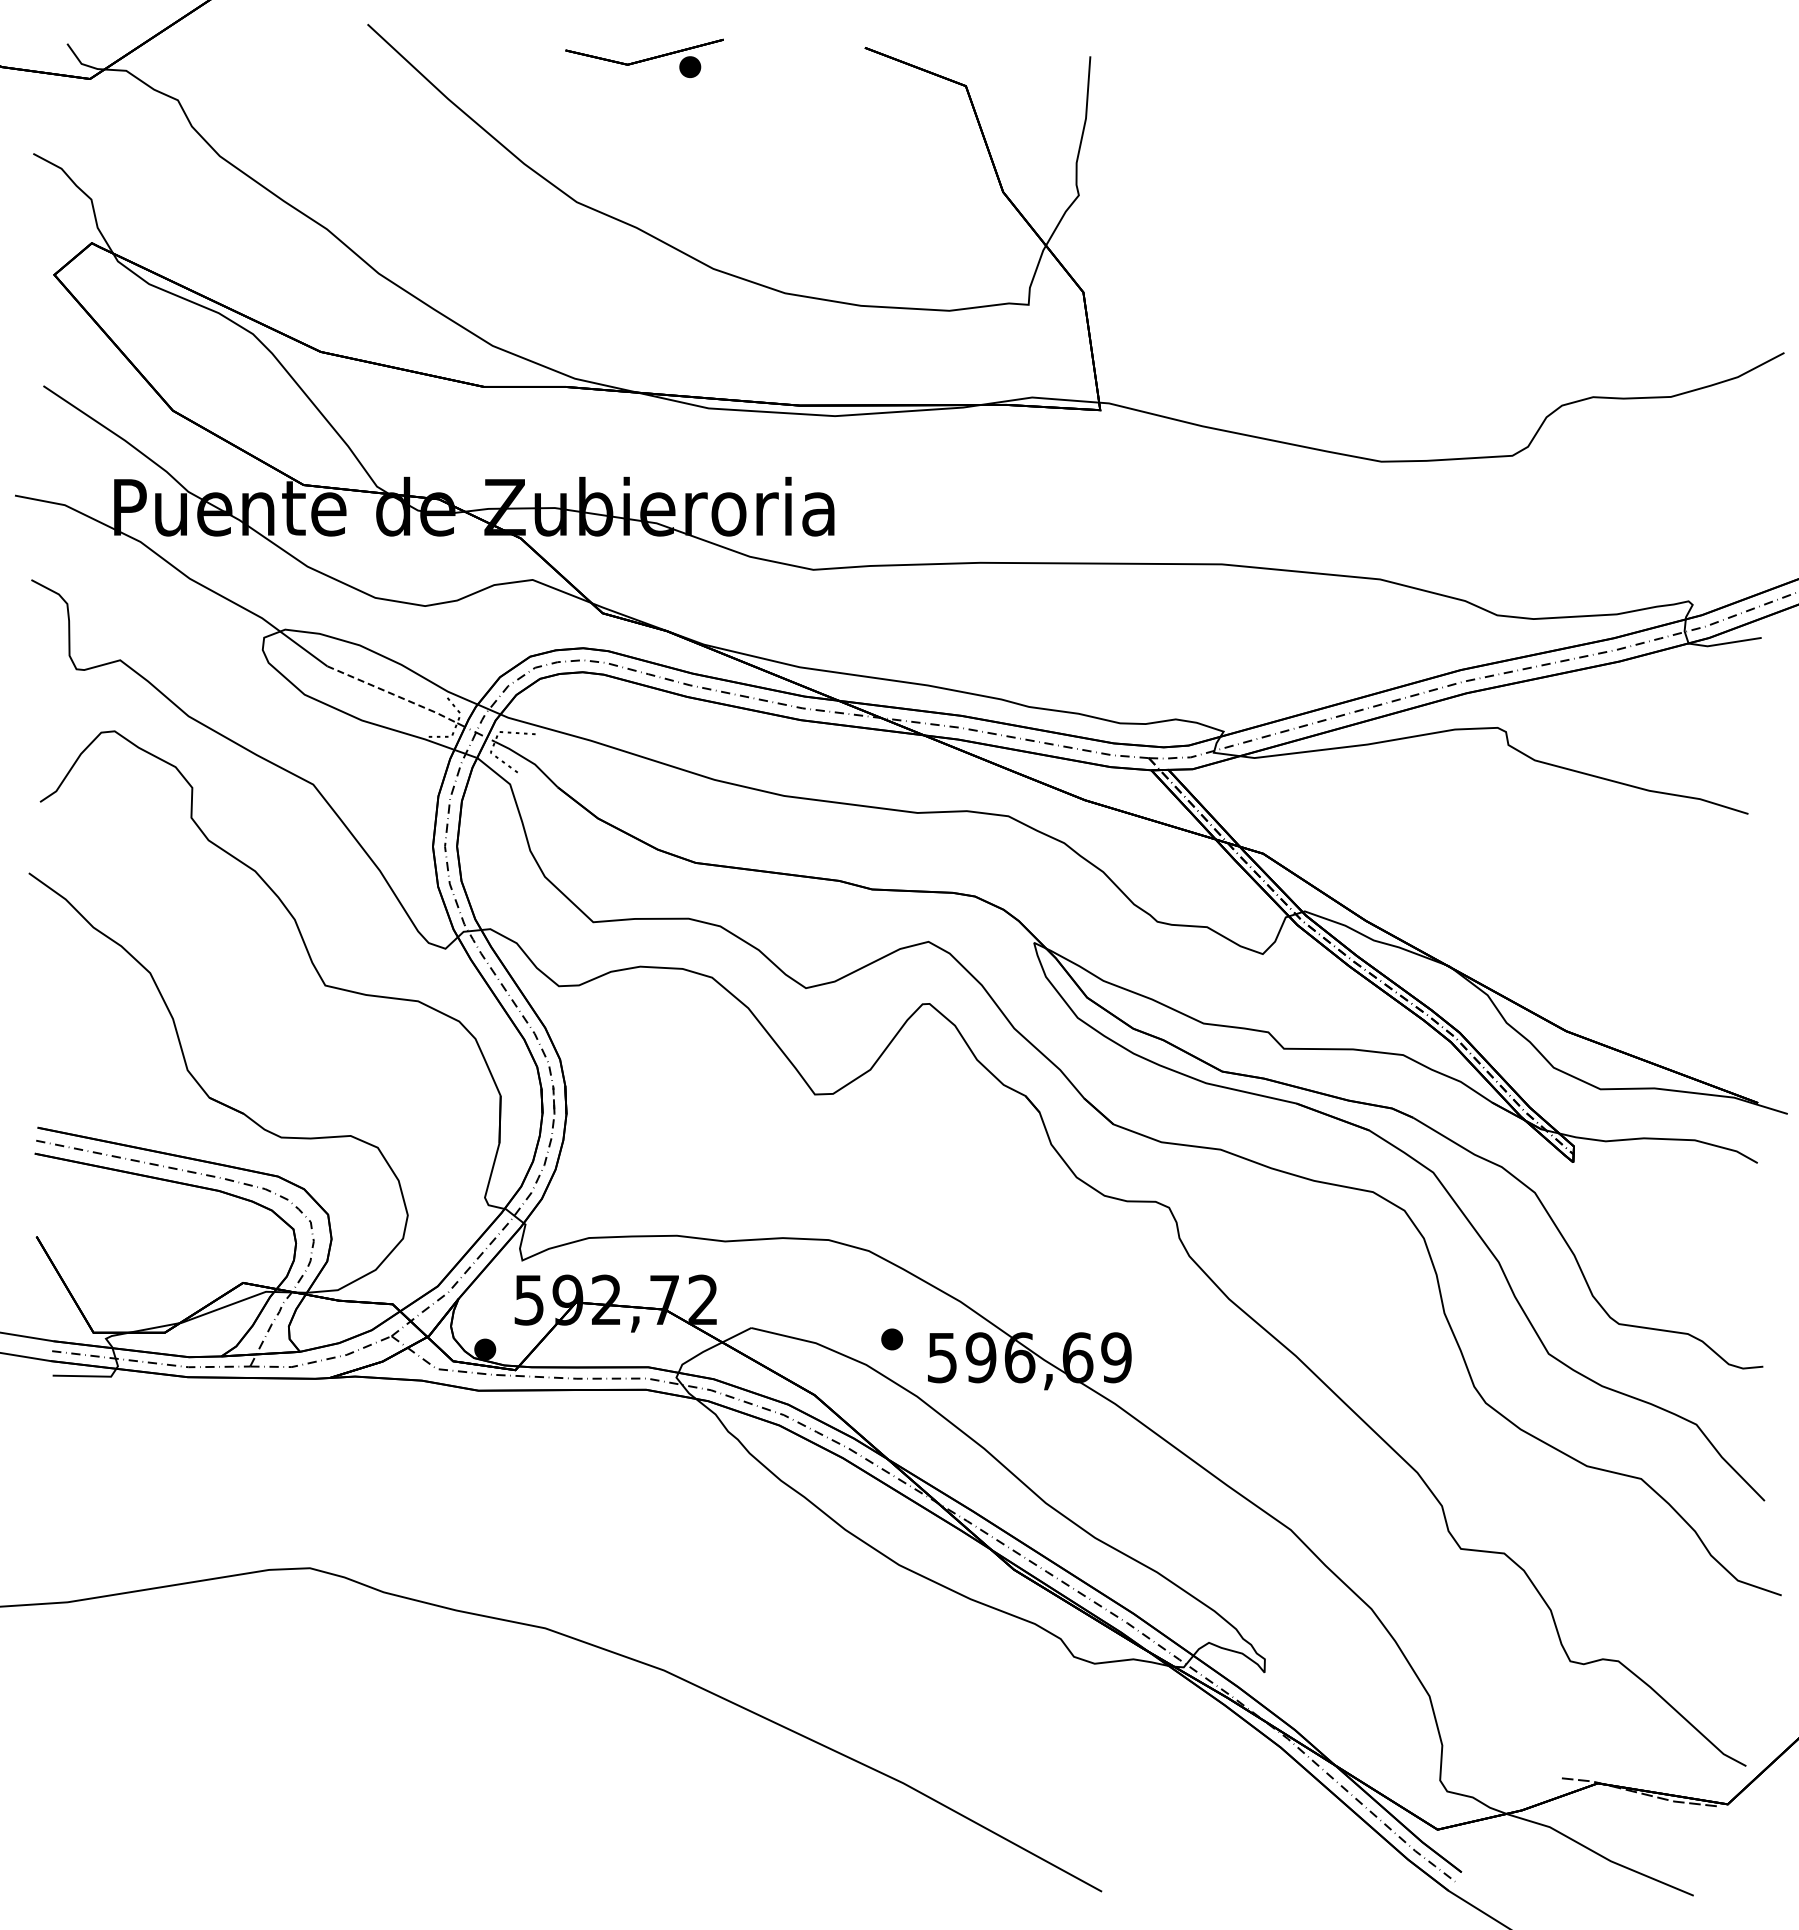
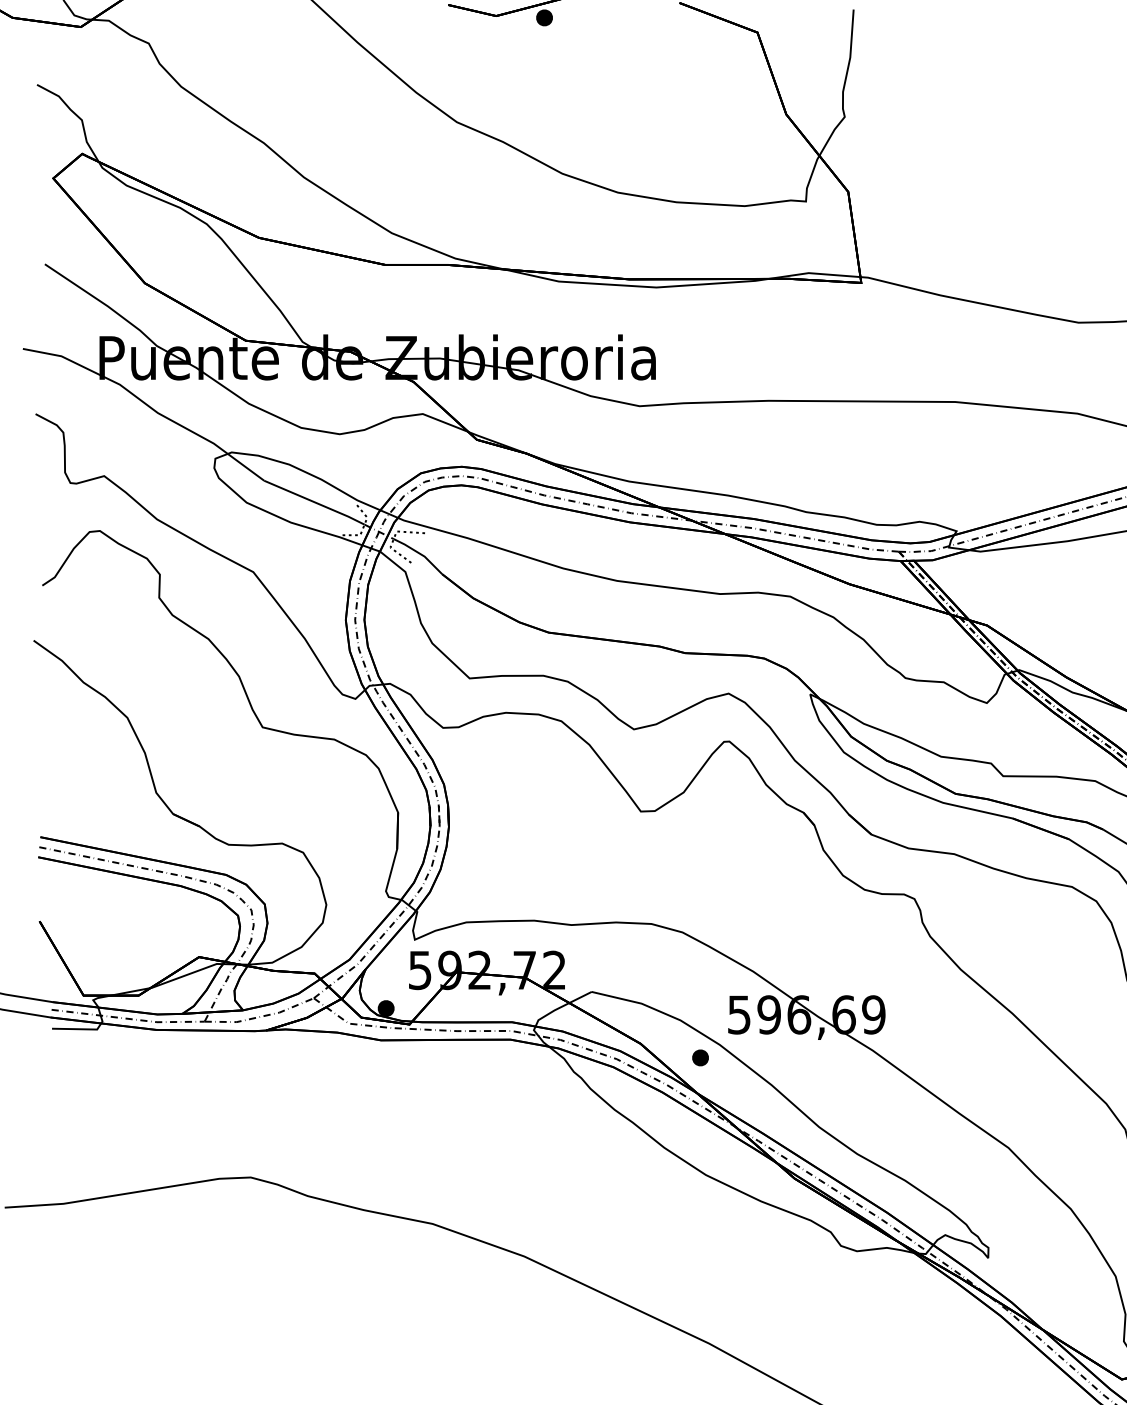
line: (393, 694) -> (315, 502), dashed -> solid
part: (892, 1339) -> (700, 1057), moved

